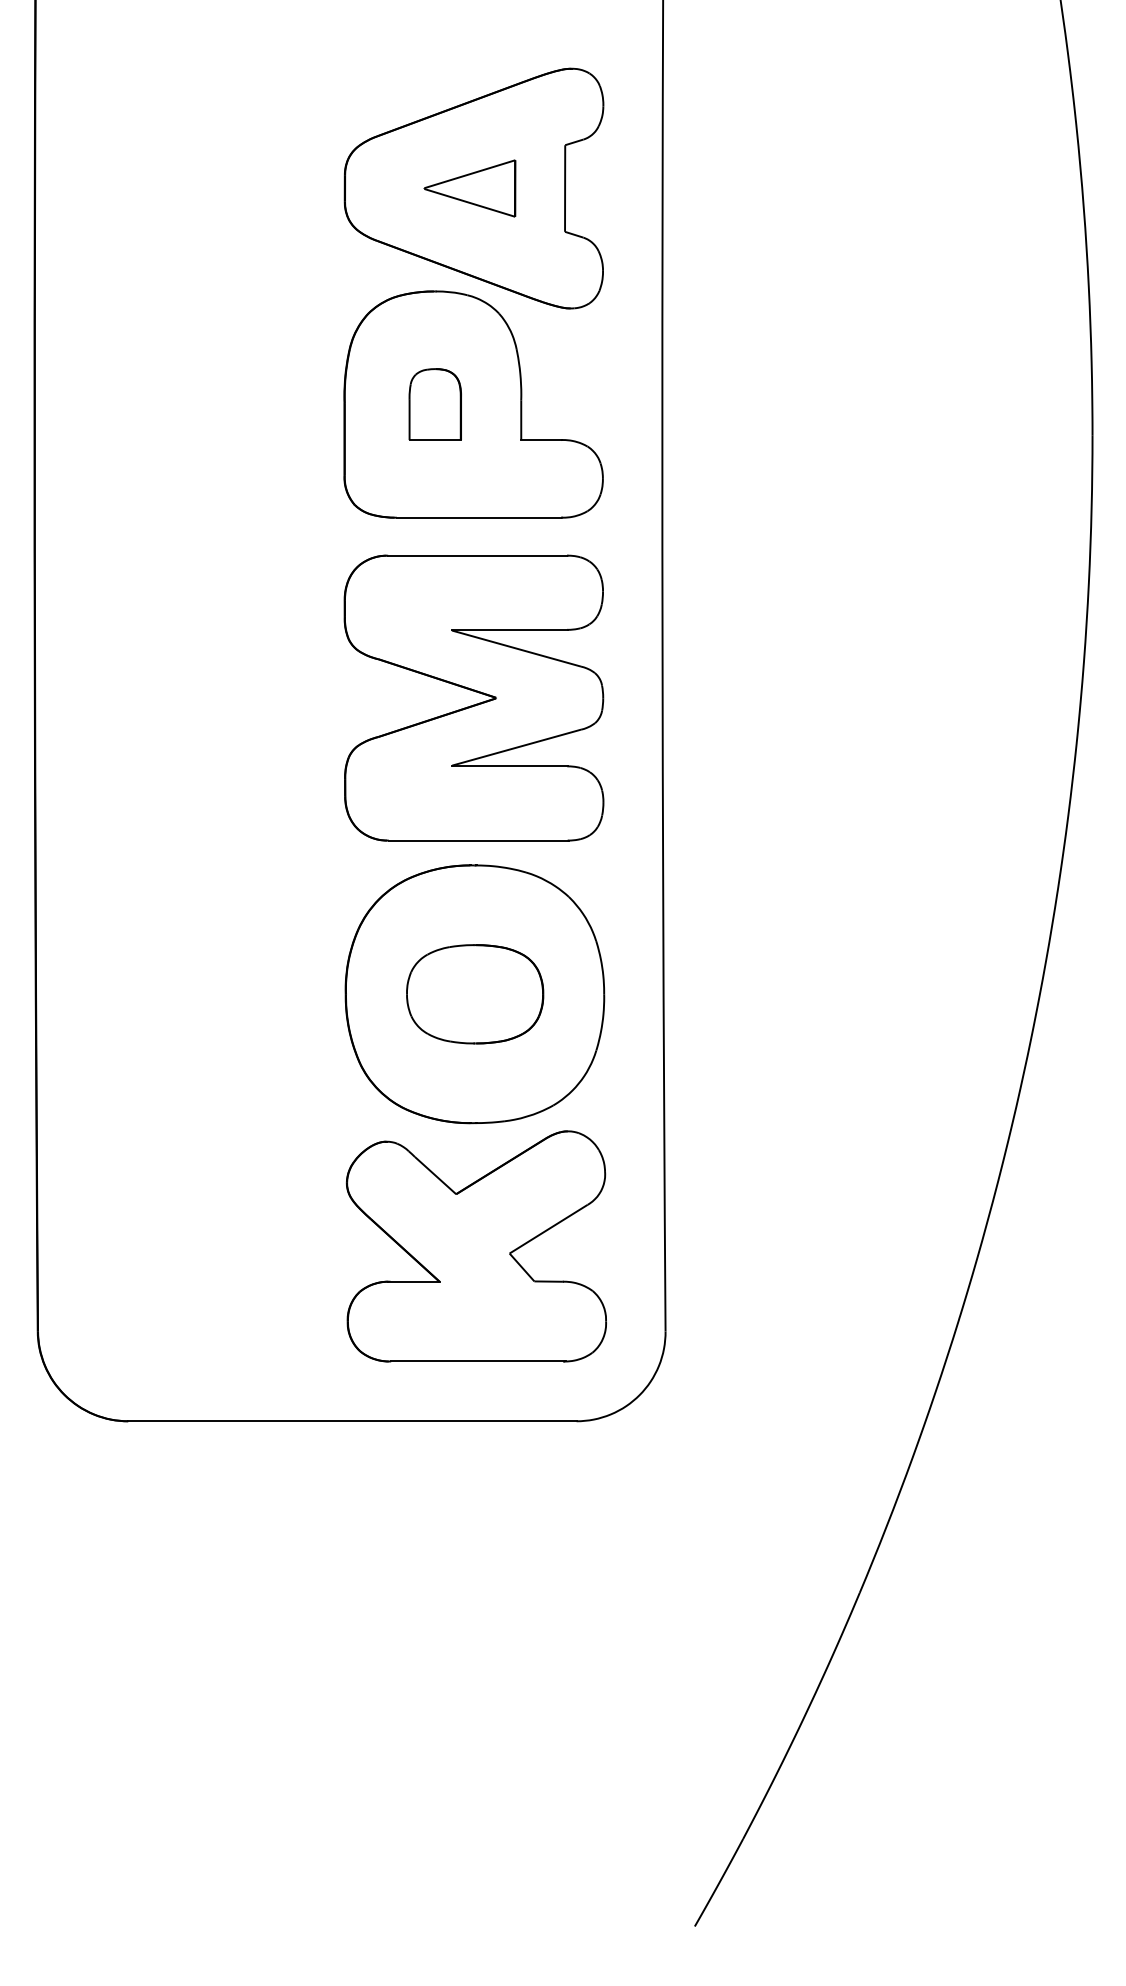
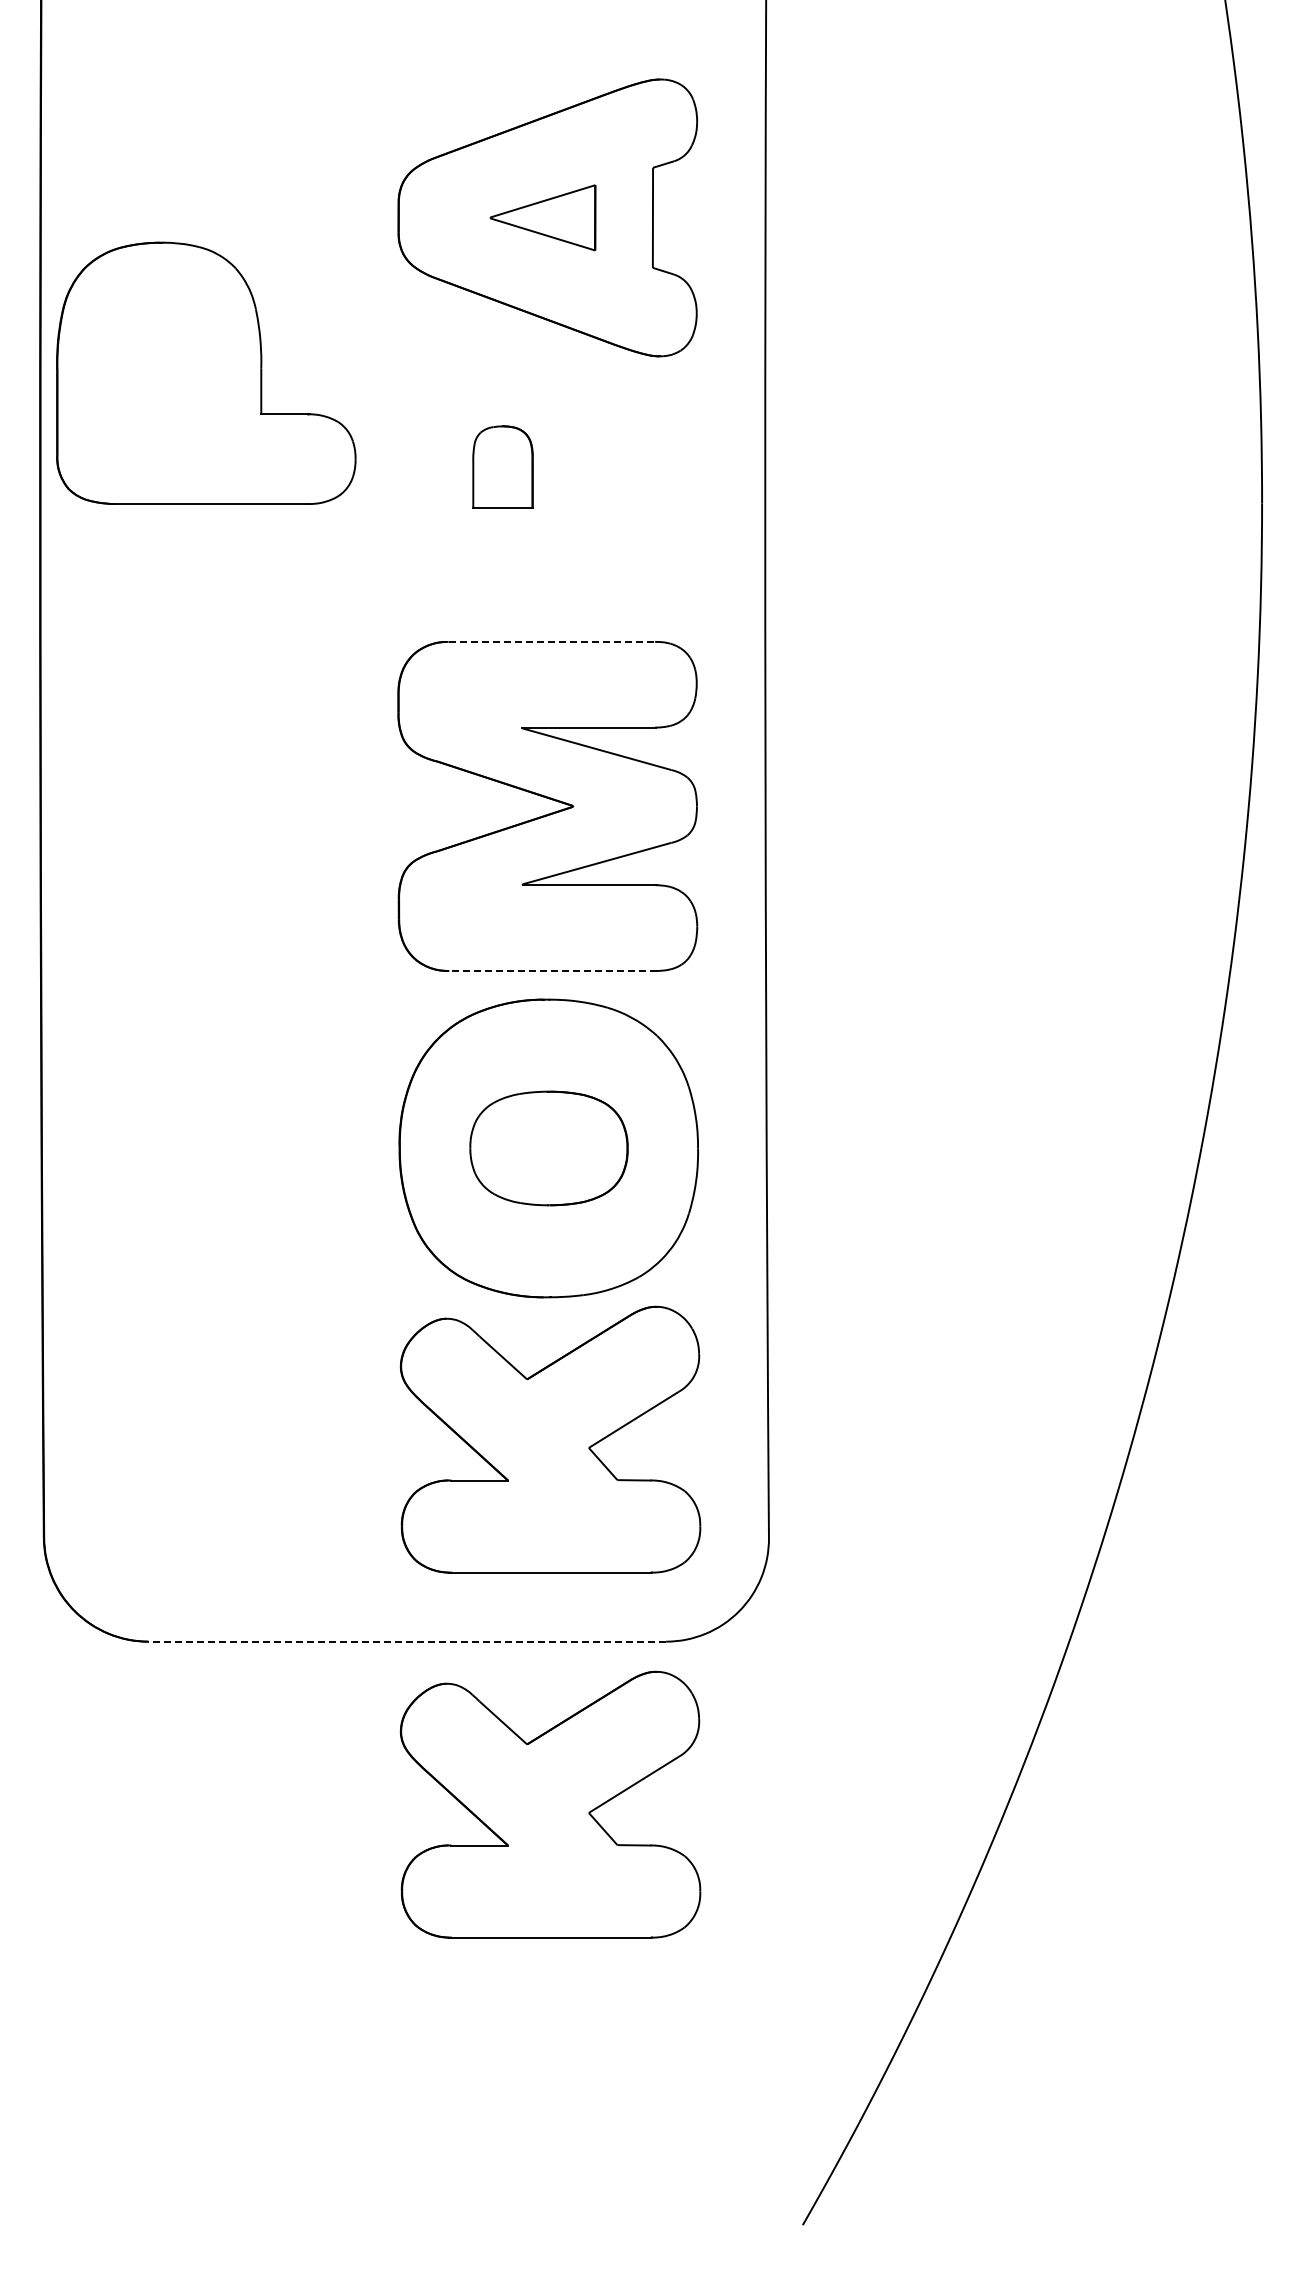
part: (473, 403) -> (206, 372), moved
line: (478, 555) -> (552, 641), solid -> dashed
line: (479, 840) -> (553, 970), solid -> dashed
line: (351, 1421) -> (406, 1641), solid -> dashed
part: (476, 1562) -> (550, 1804), added

